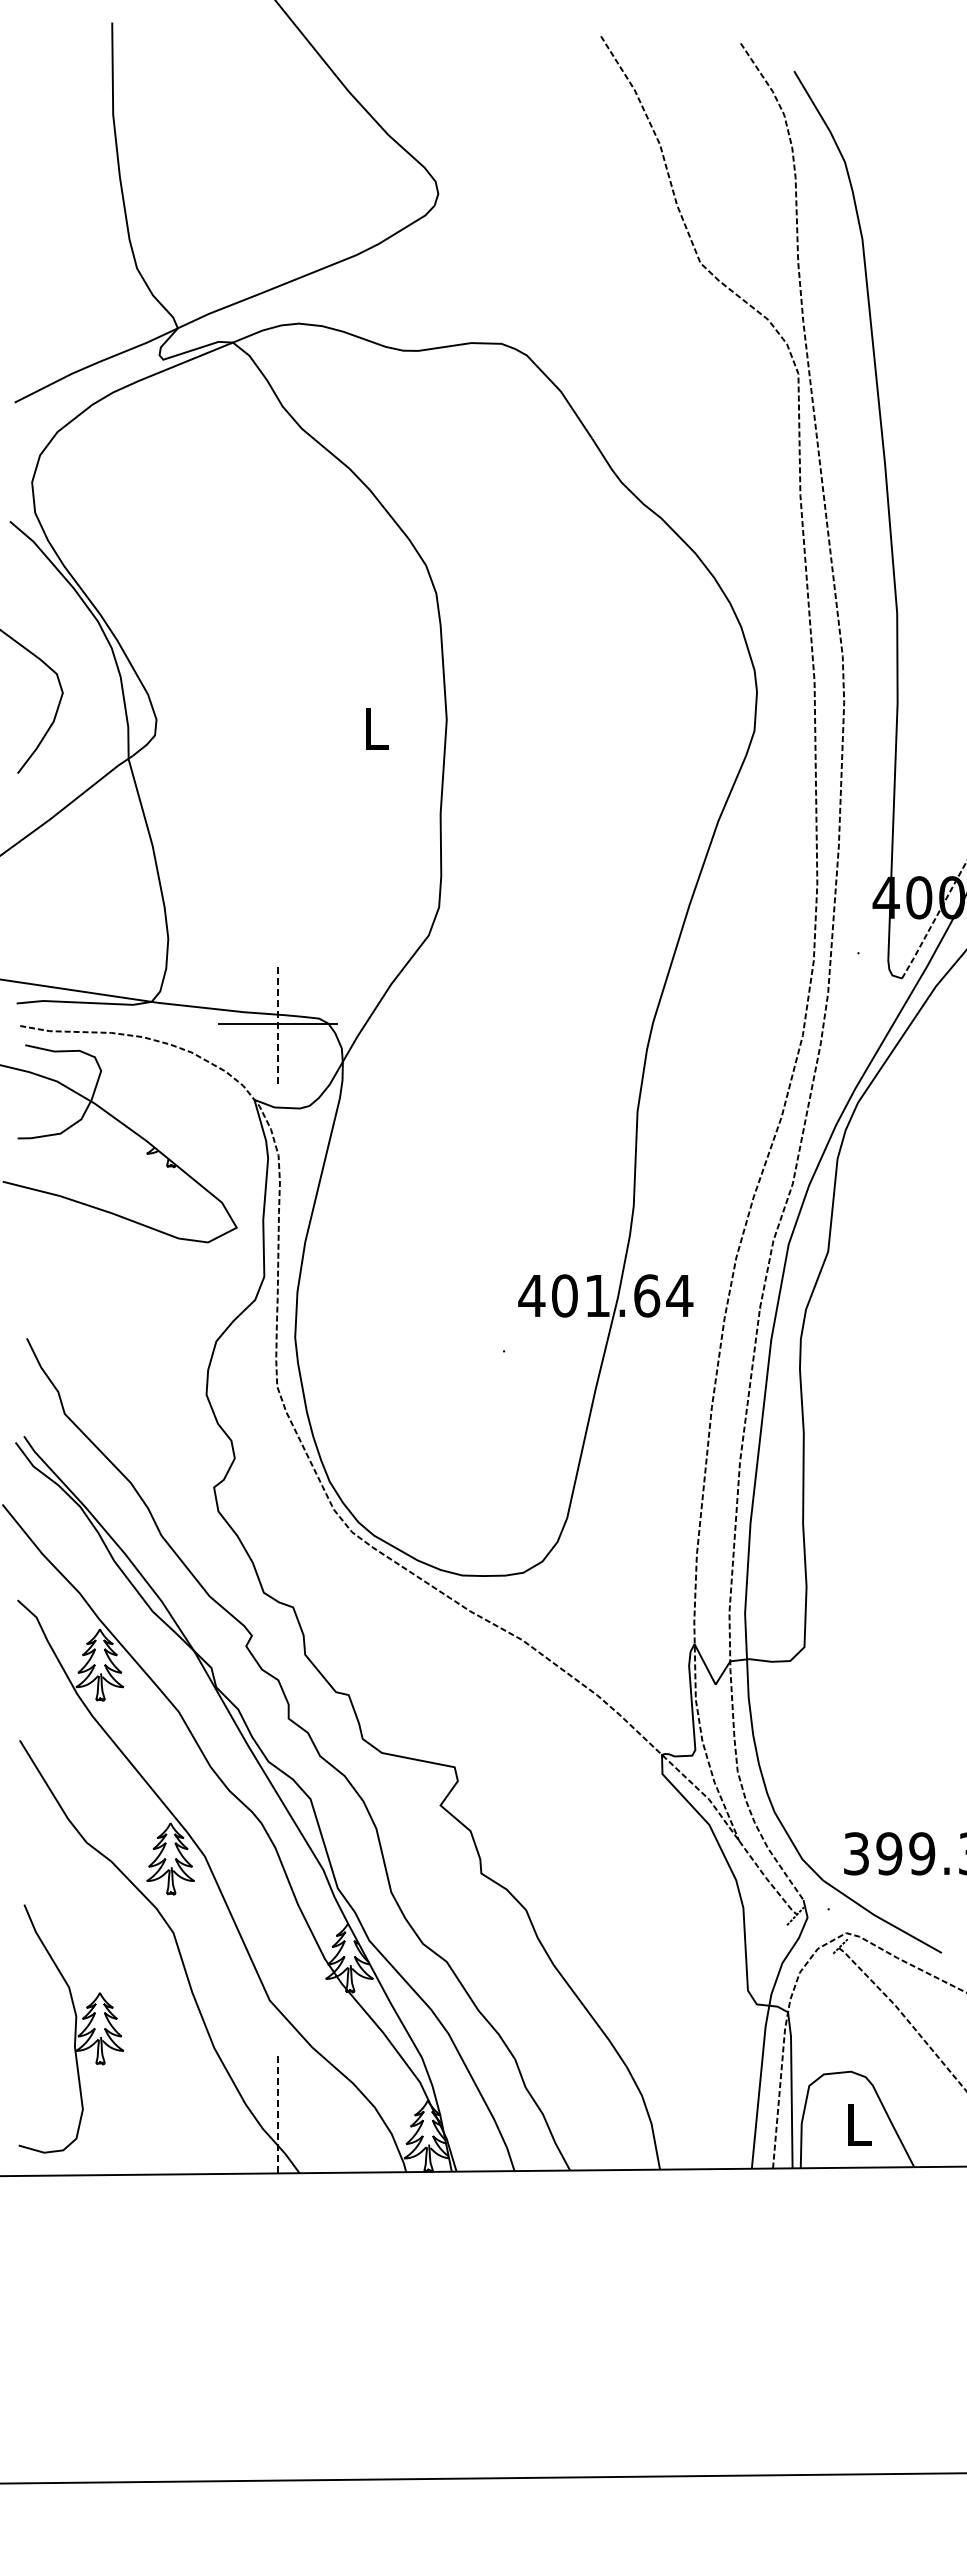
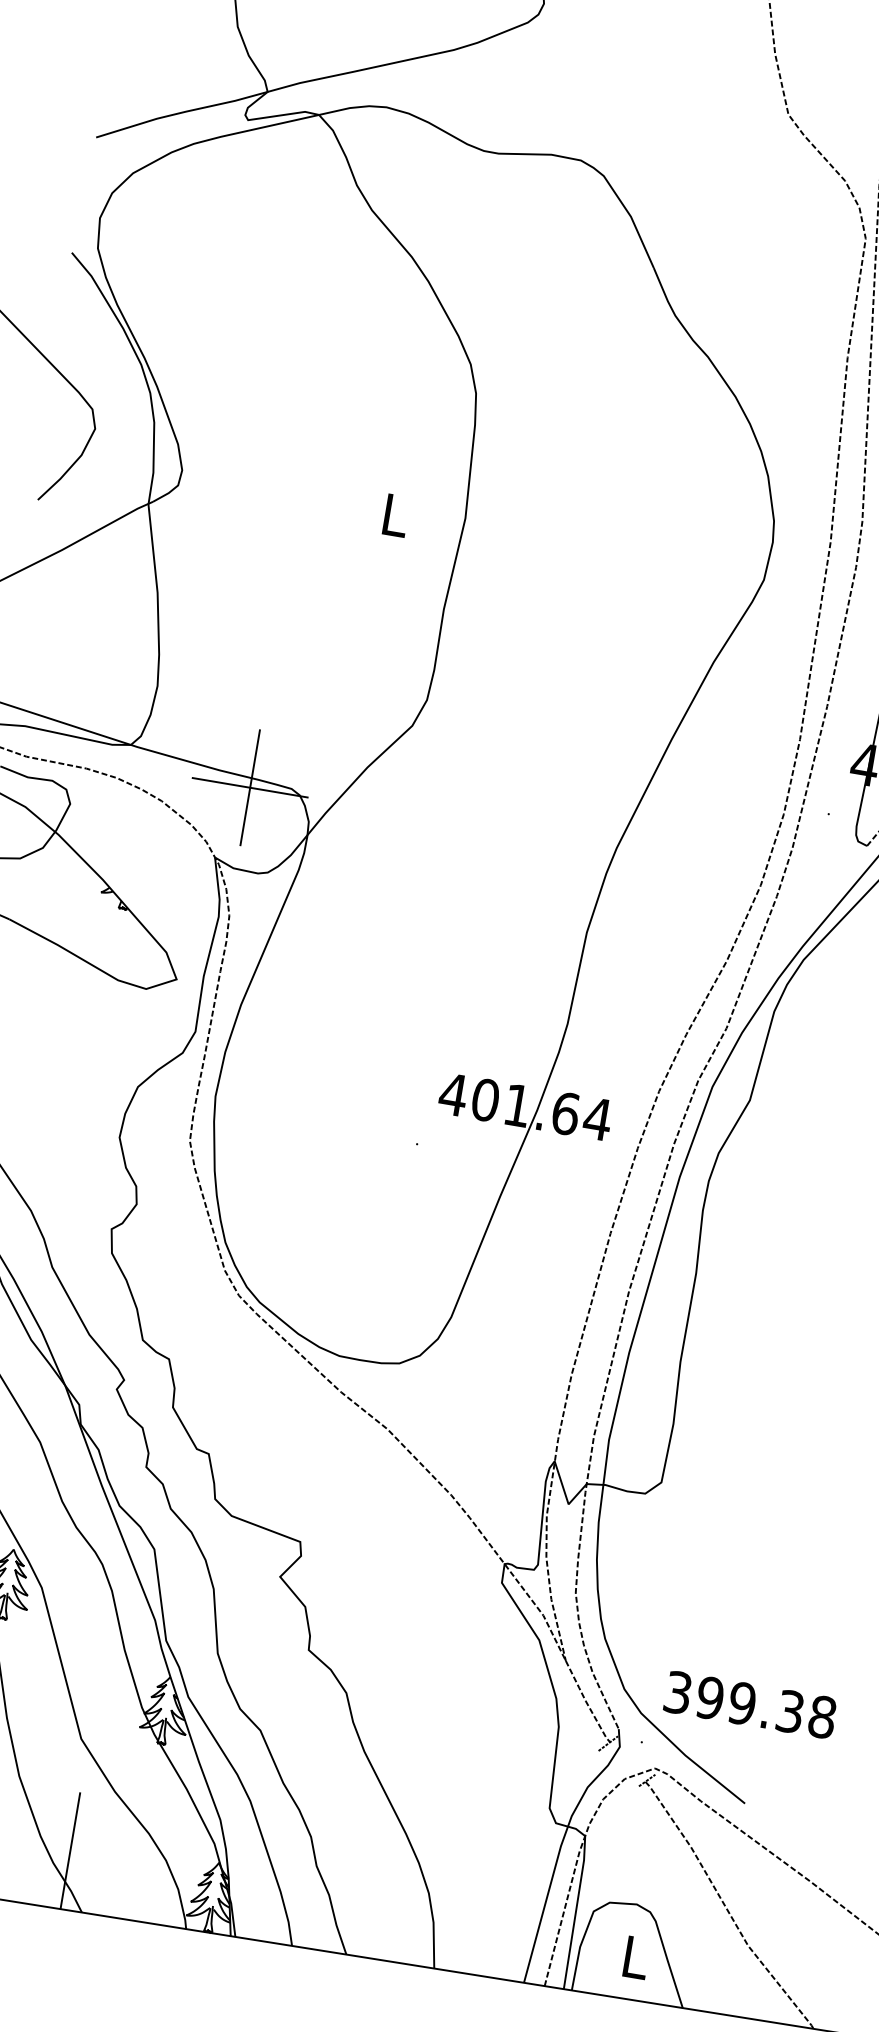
line: (277, 1024) -> (249, 787), dashed -> solid
line: (277, 2113) -> (70, 1850), dashed -> solid

